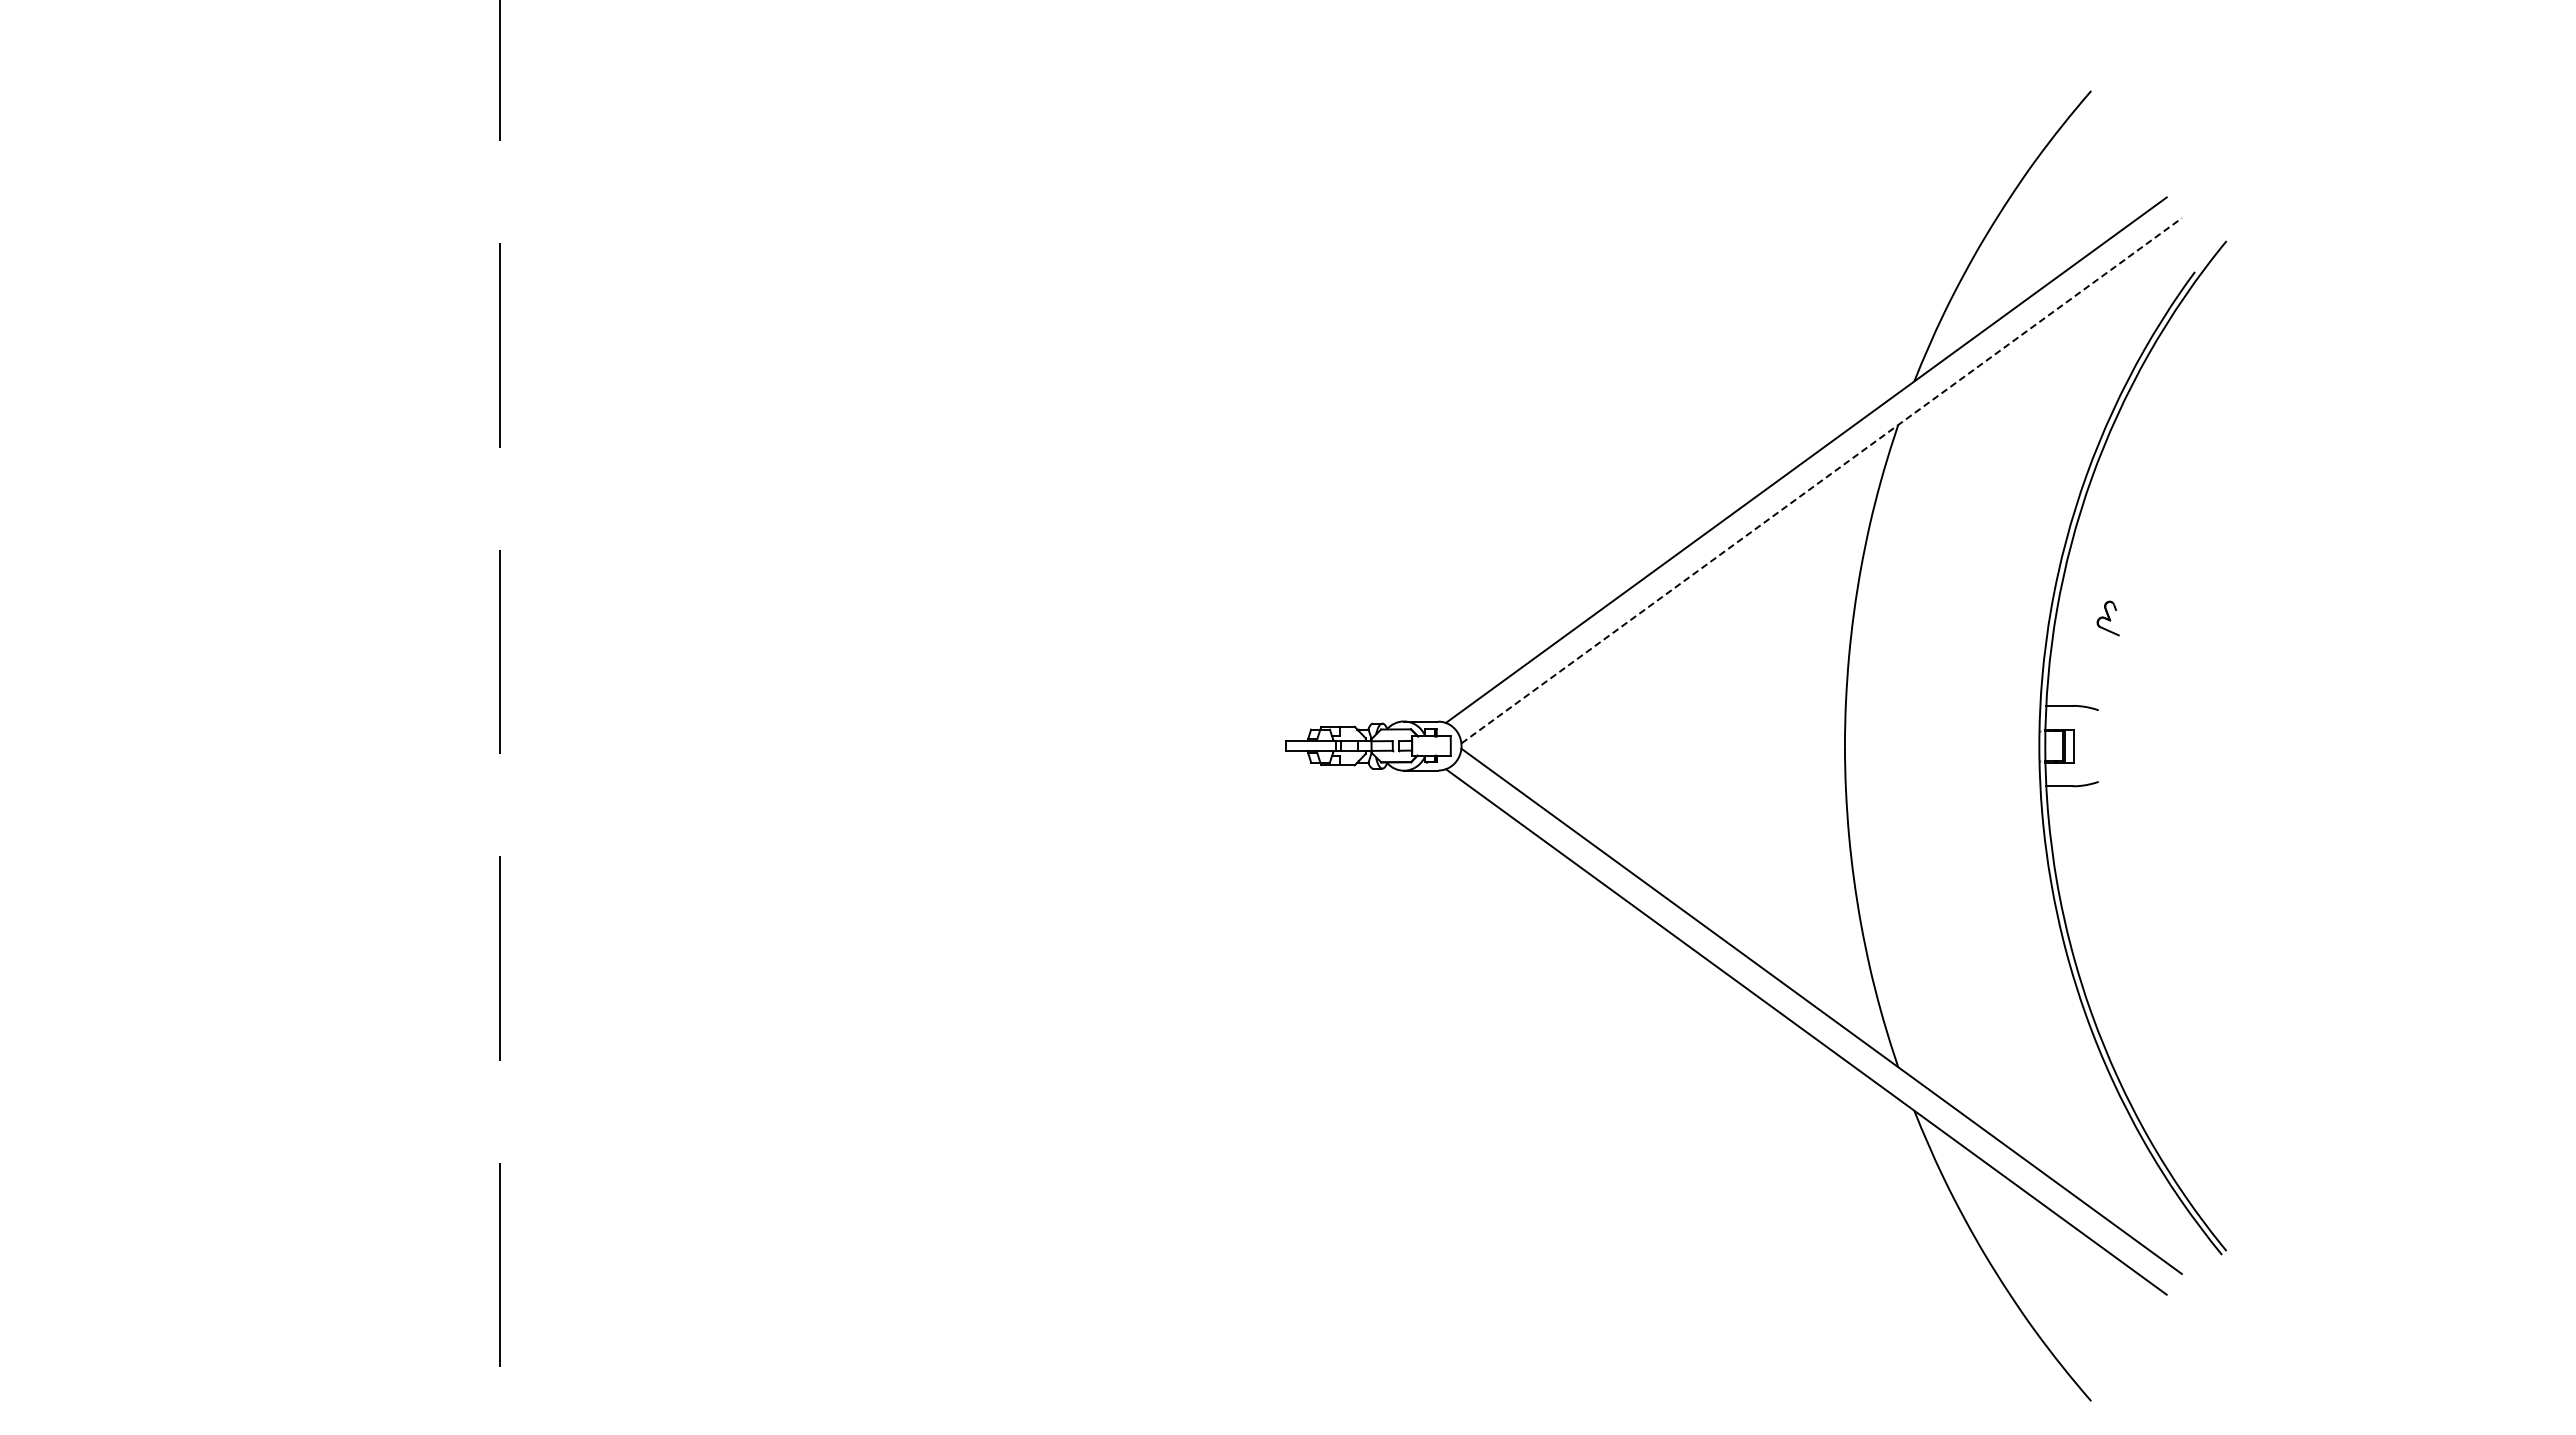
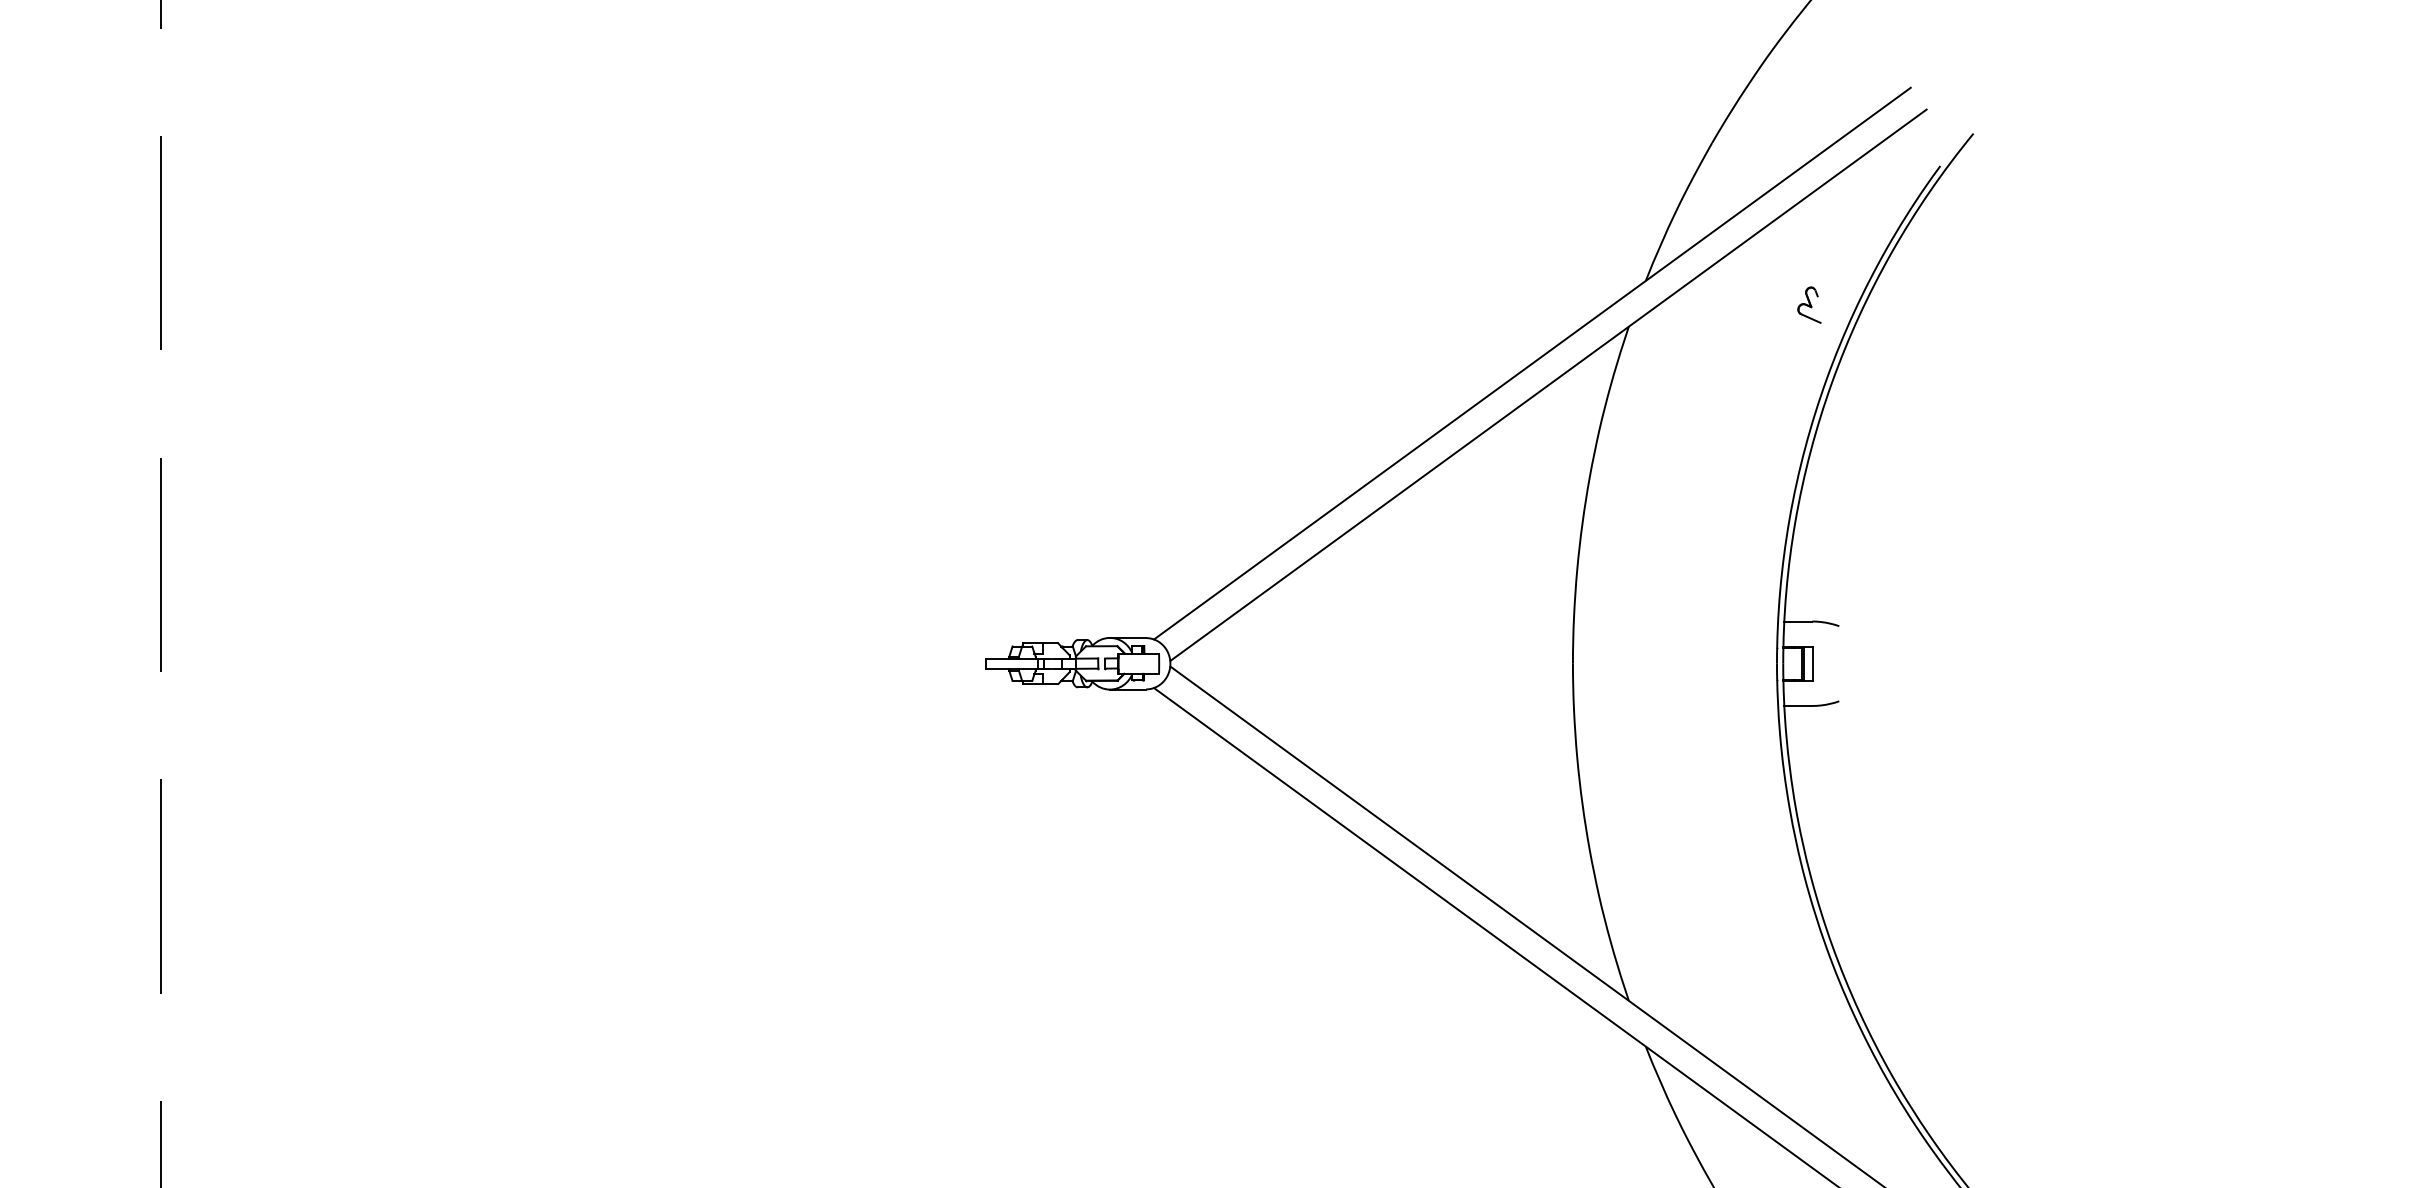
line: (1821, 480) -> (1548, 384), dashed -> solid
part: (2107, 618) -> (1808, 305), moved

